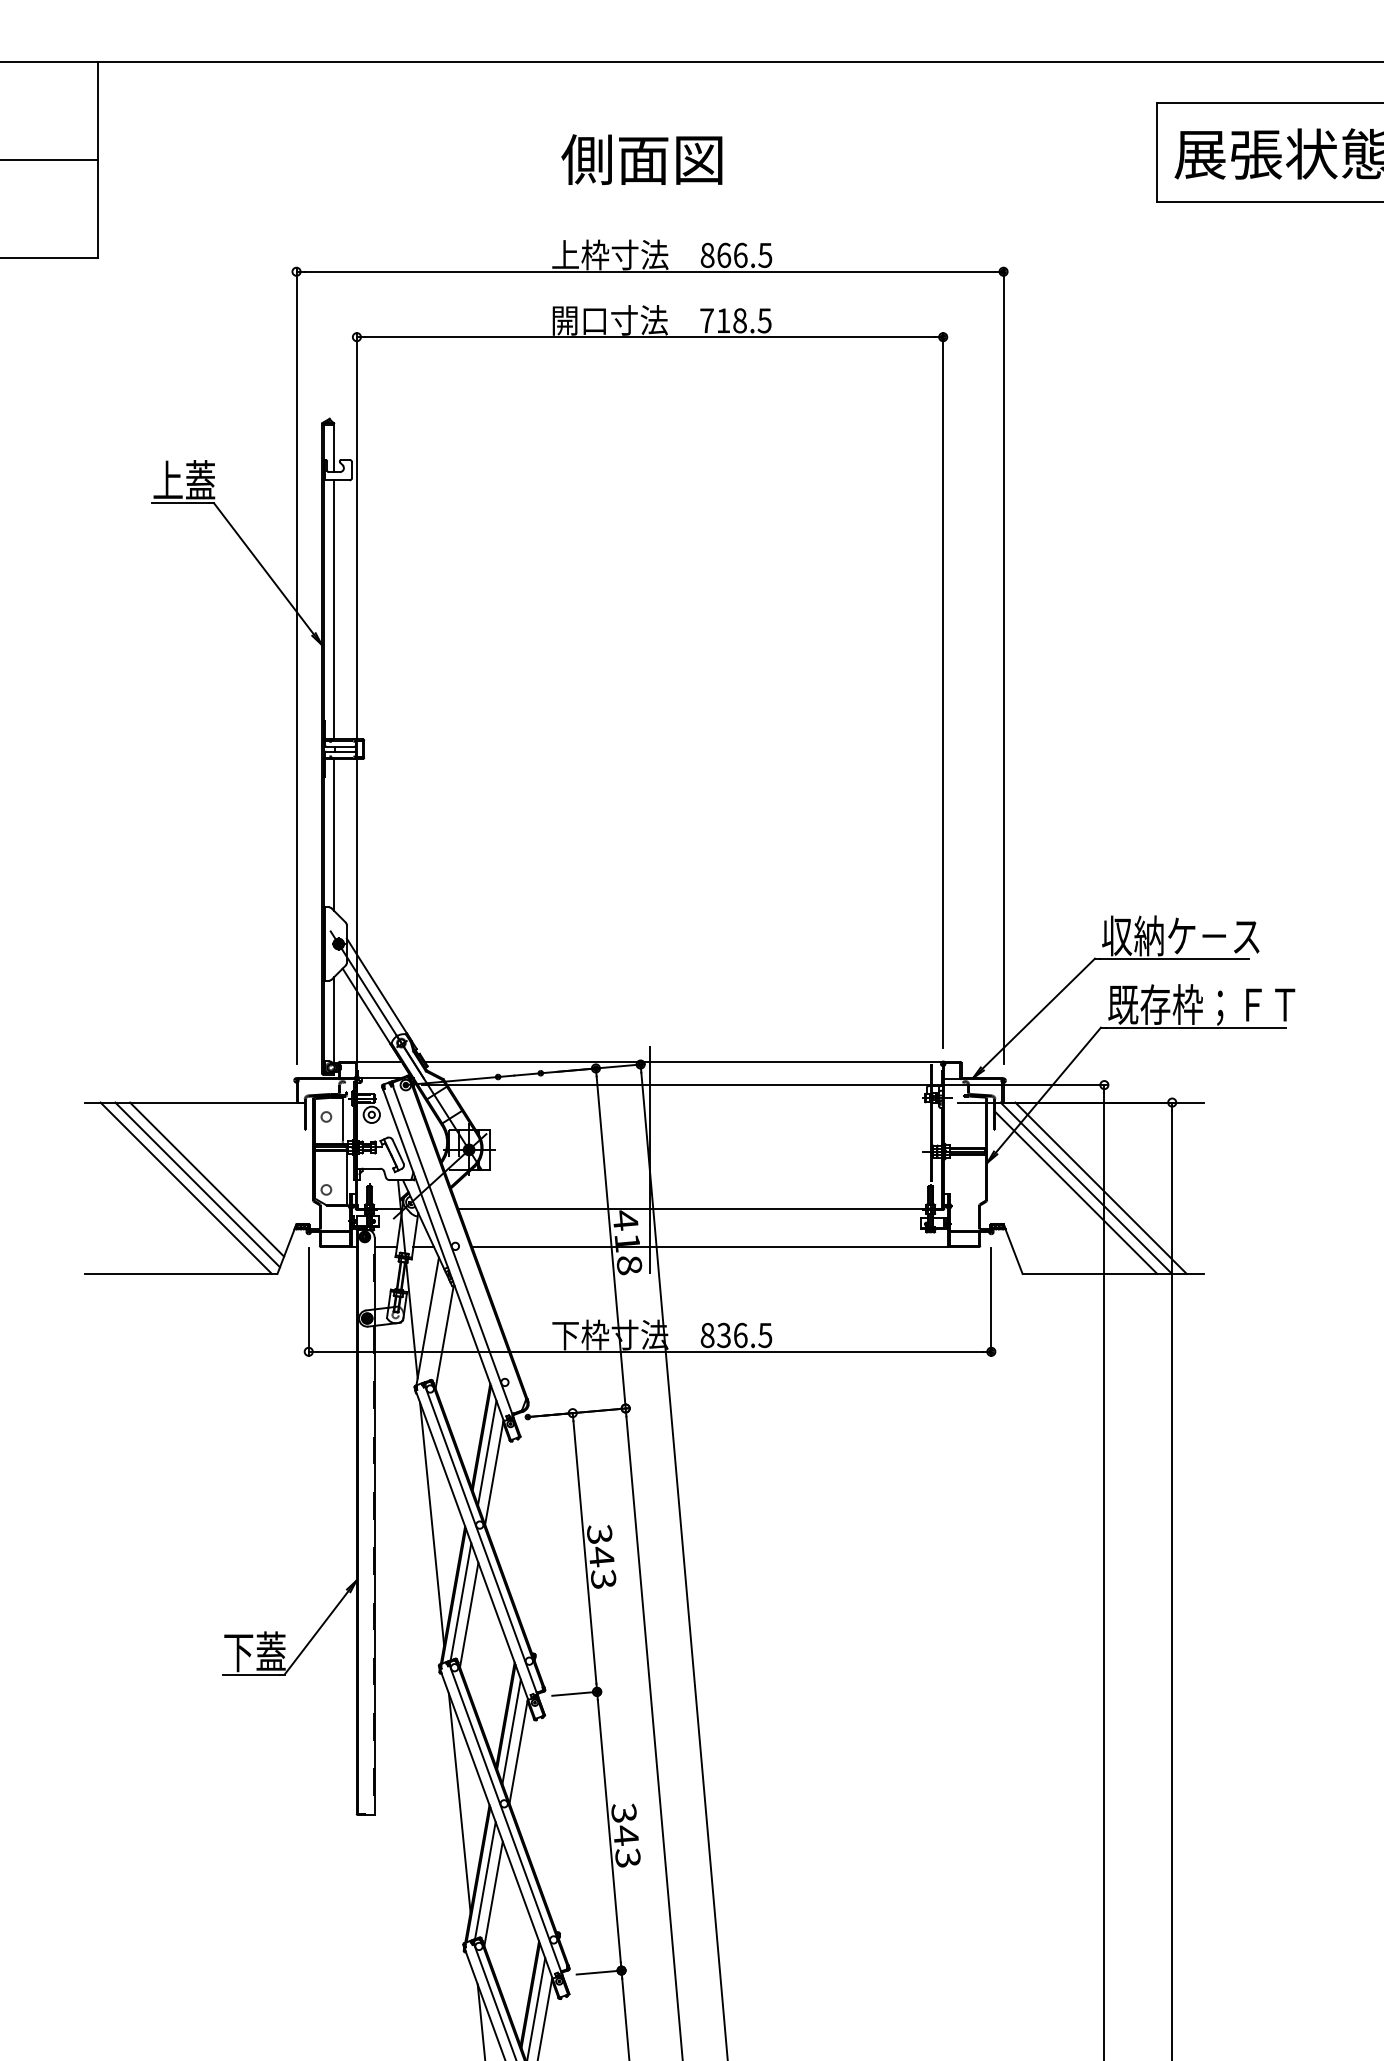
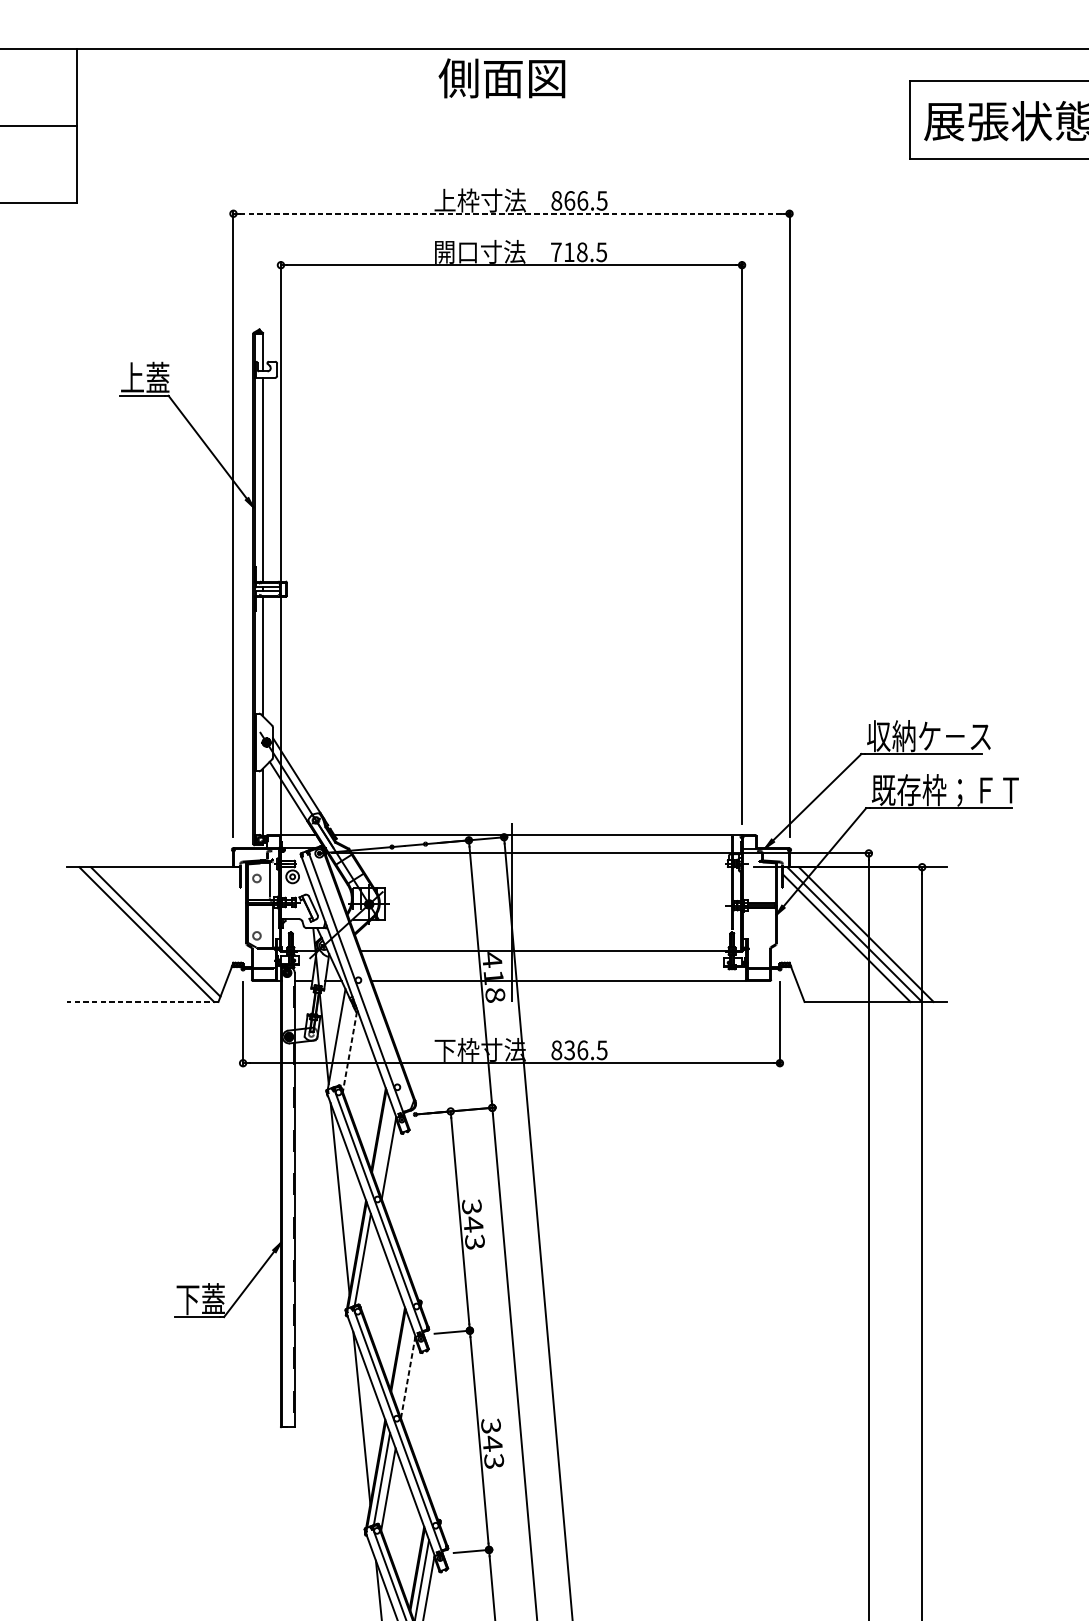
text: (641, 159) -> (501, 78), moved
line: (650, 271) -> (511, 213), solid -> dashed
line: (207, 1179) -> (163, 927), removed
line: (180, 1273) -> (142, 1001), solid -> dashed
line: (444, 1337) -> (349, 1051), solid -> dashed
line: (487, 1452) -> (383, 1142), removed
line: (469, 1614) -> (369, 1269), removed
line: (511, 1731) -> (402, 1361), removed
line: (518, 1751) -> (408, 1377), solid -> dashed

